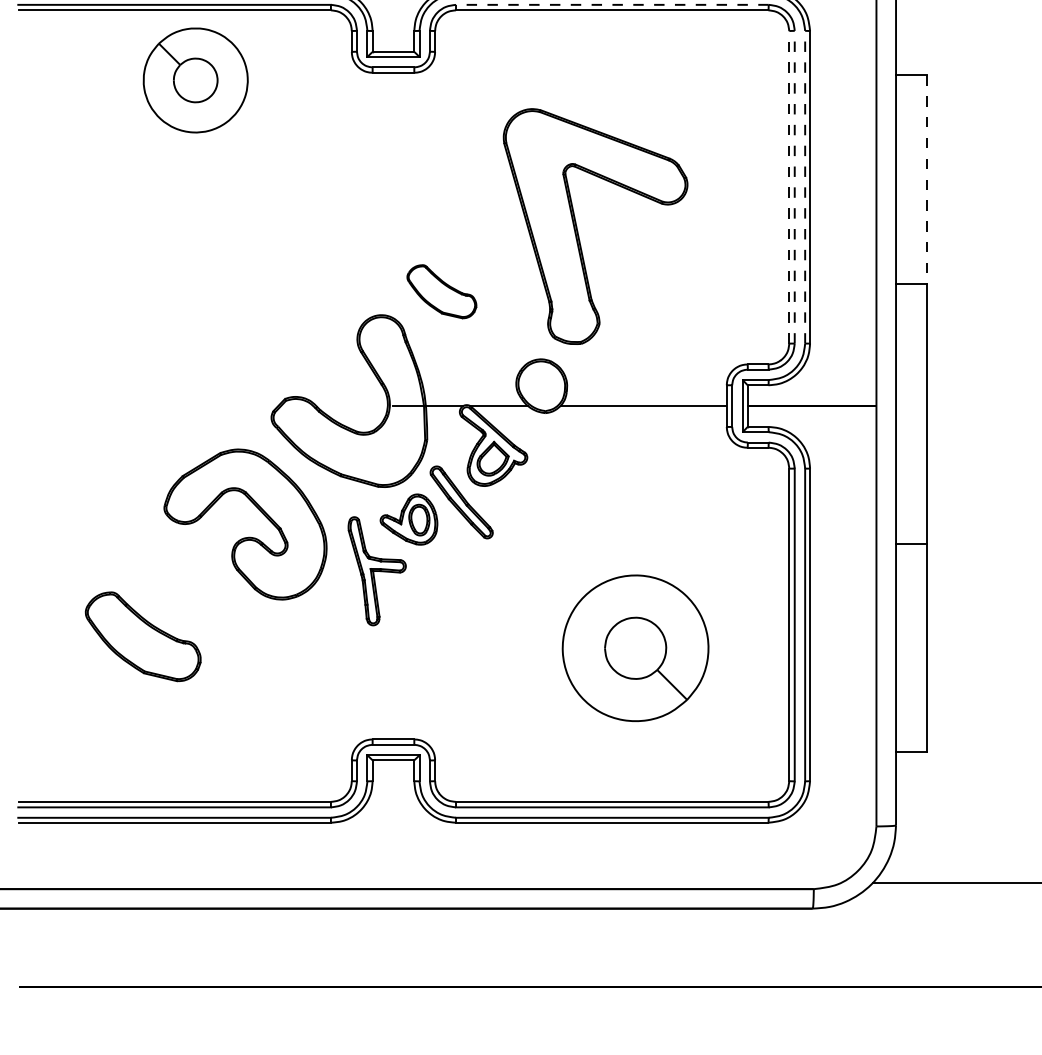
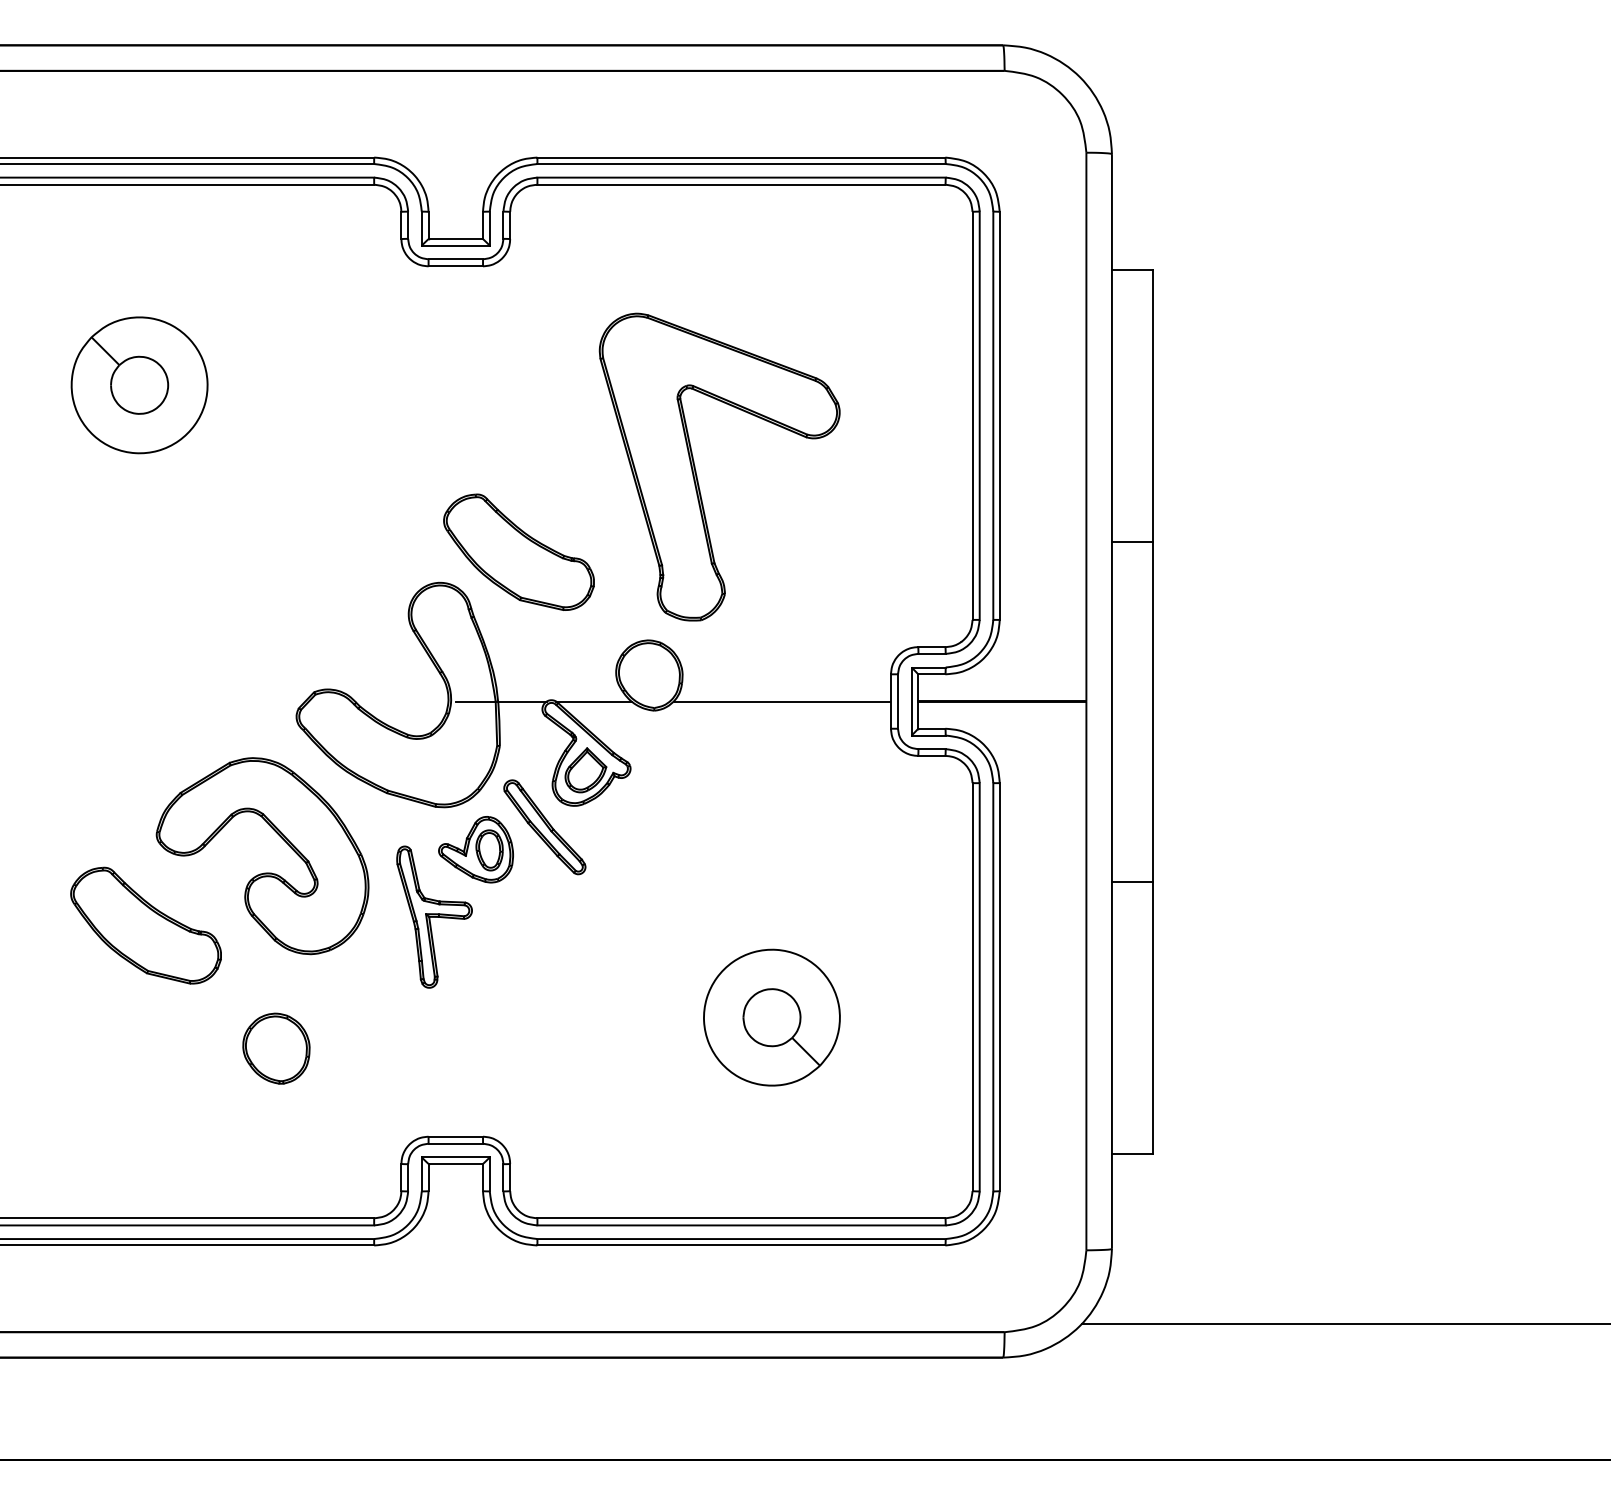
line: (612, 4) -> (741, 177), dashed -> solid
part: (195, 80) -> (139, 385), moved
line: (927, 179) -> (1152, 405), dashed -> solid
line: (789, 187) -> (972, 415), dashed -> solid
line: (794, 187) -> (979, 415), dashed -> solid
line: (805, 187) -> (993, 415), dashed -> solid
part: (441, 291) -> (518, 551), size x1.67
part: (142, 636) -> (145, 925), moved
part: (635, 648) -> (771, 1017), size x0.71
part: (256, 671) -> (276, 1048), added

